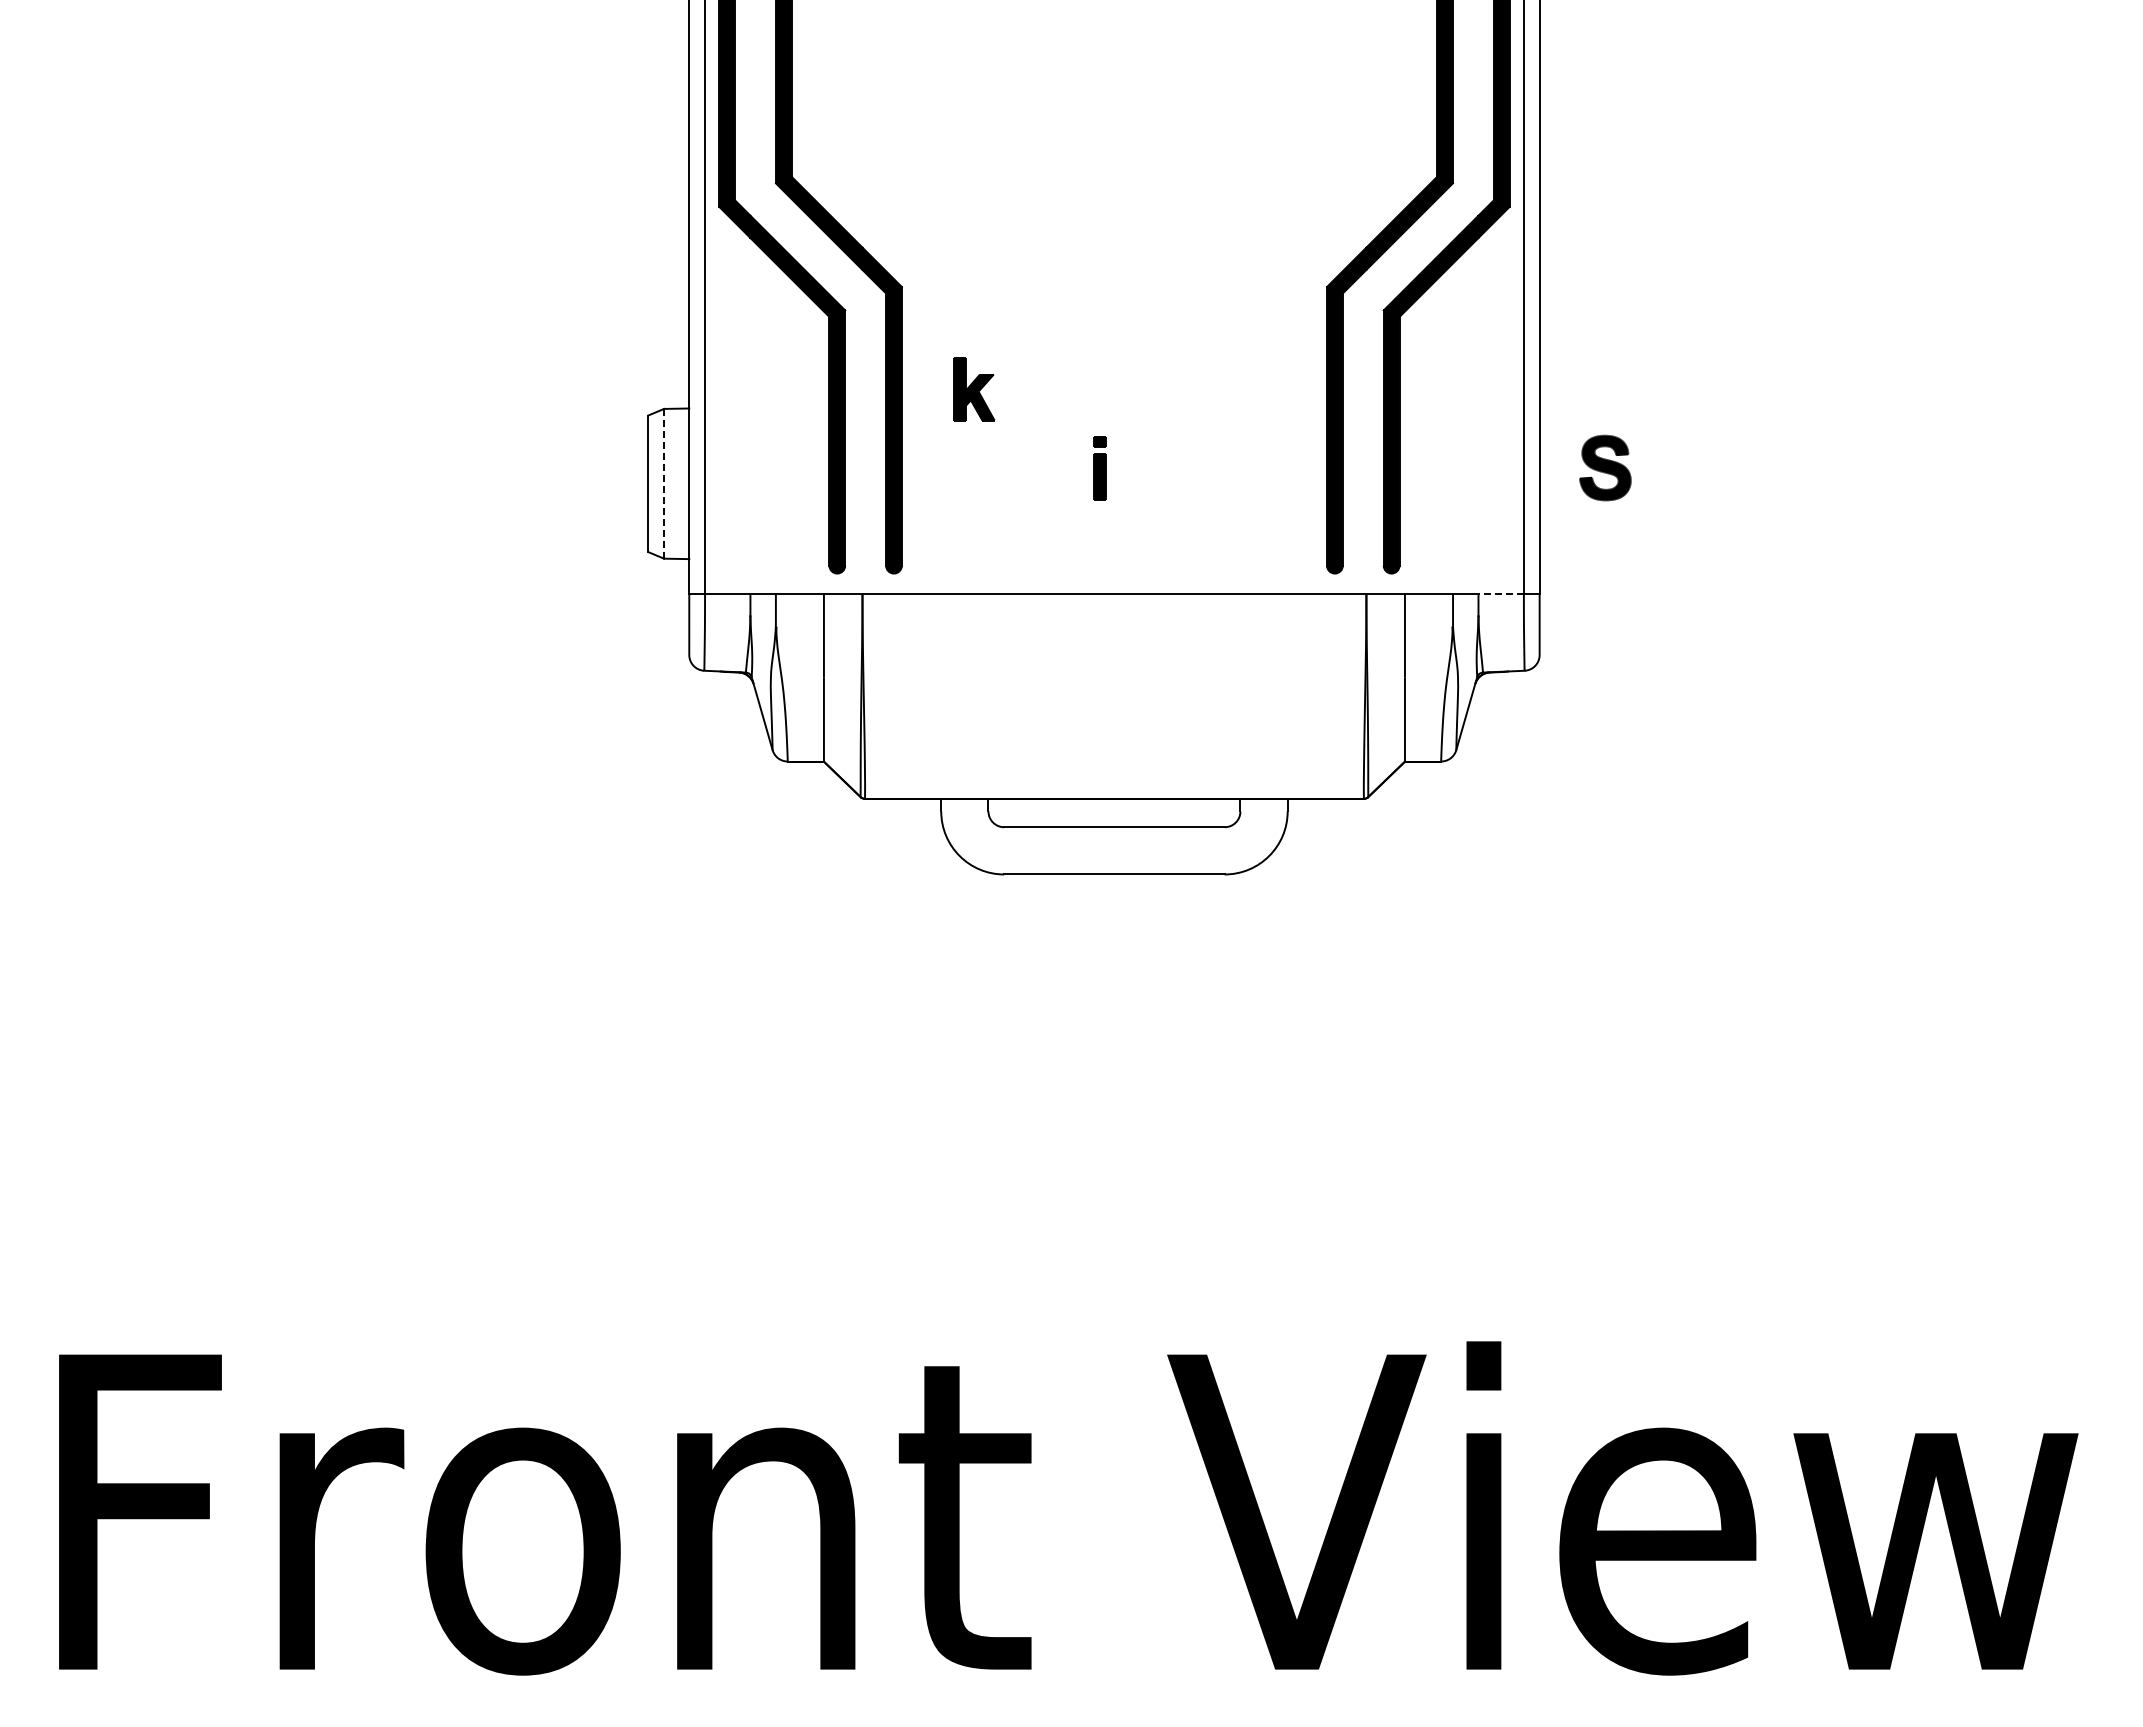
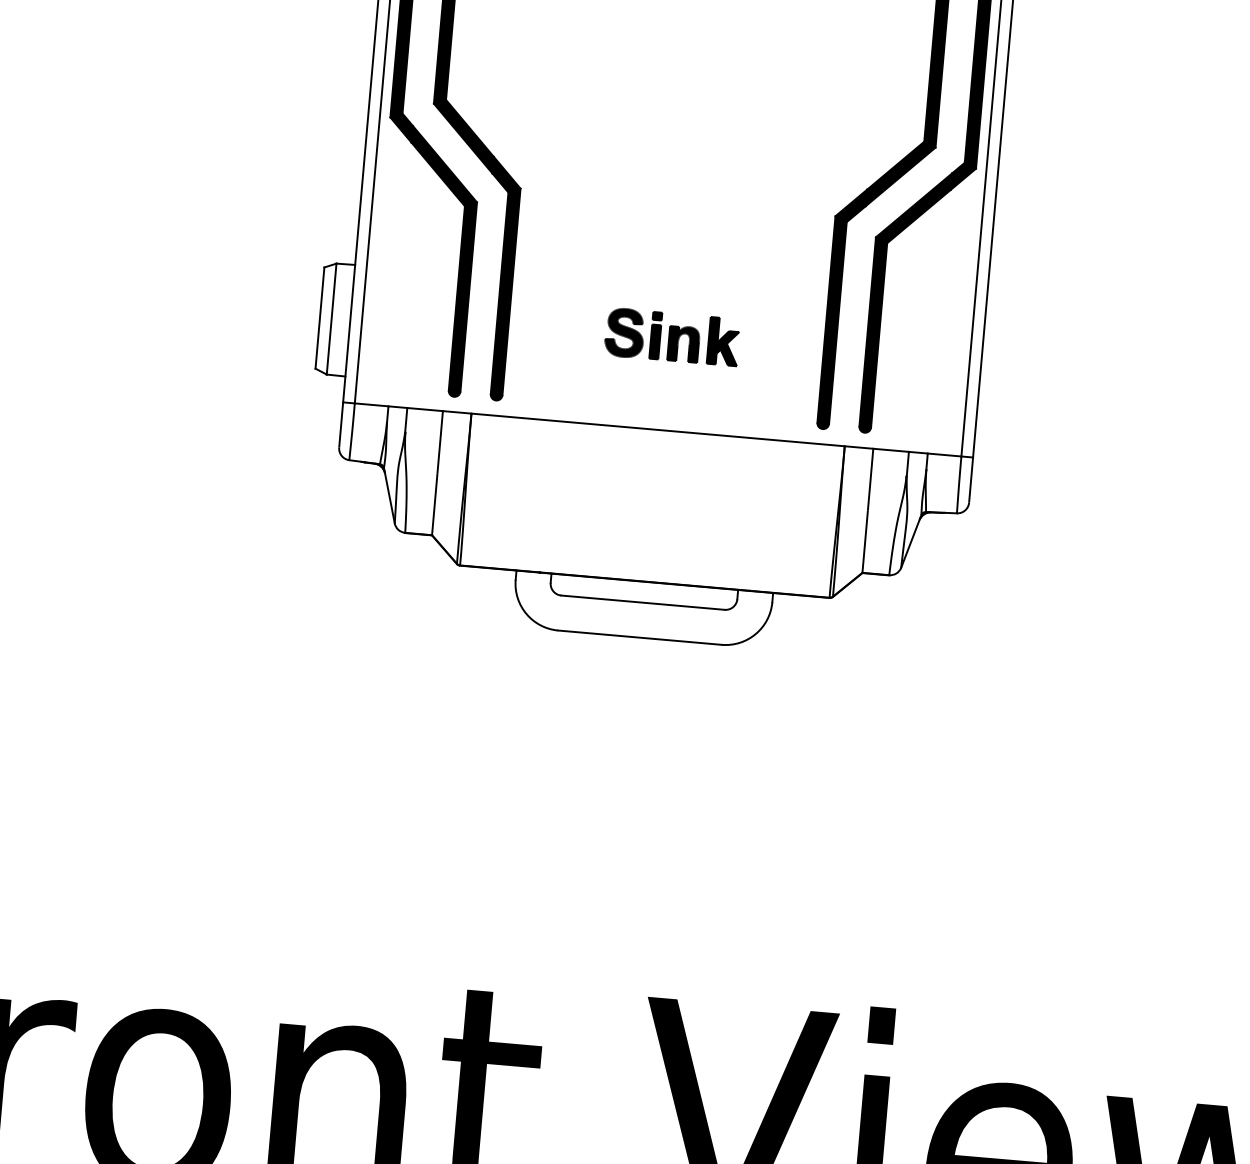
part: (974, 389) -> (724, 342), moved
part: (1605, 467) -> (624, 332), moved
part: (1131, 475) -> (678, 343), added
line: (664, 483) -> (331, 318), dashed -> solid
line: (1501, 594) -> (944, 455), dashed -> solid

